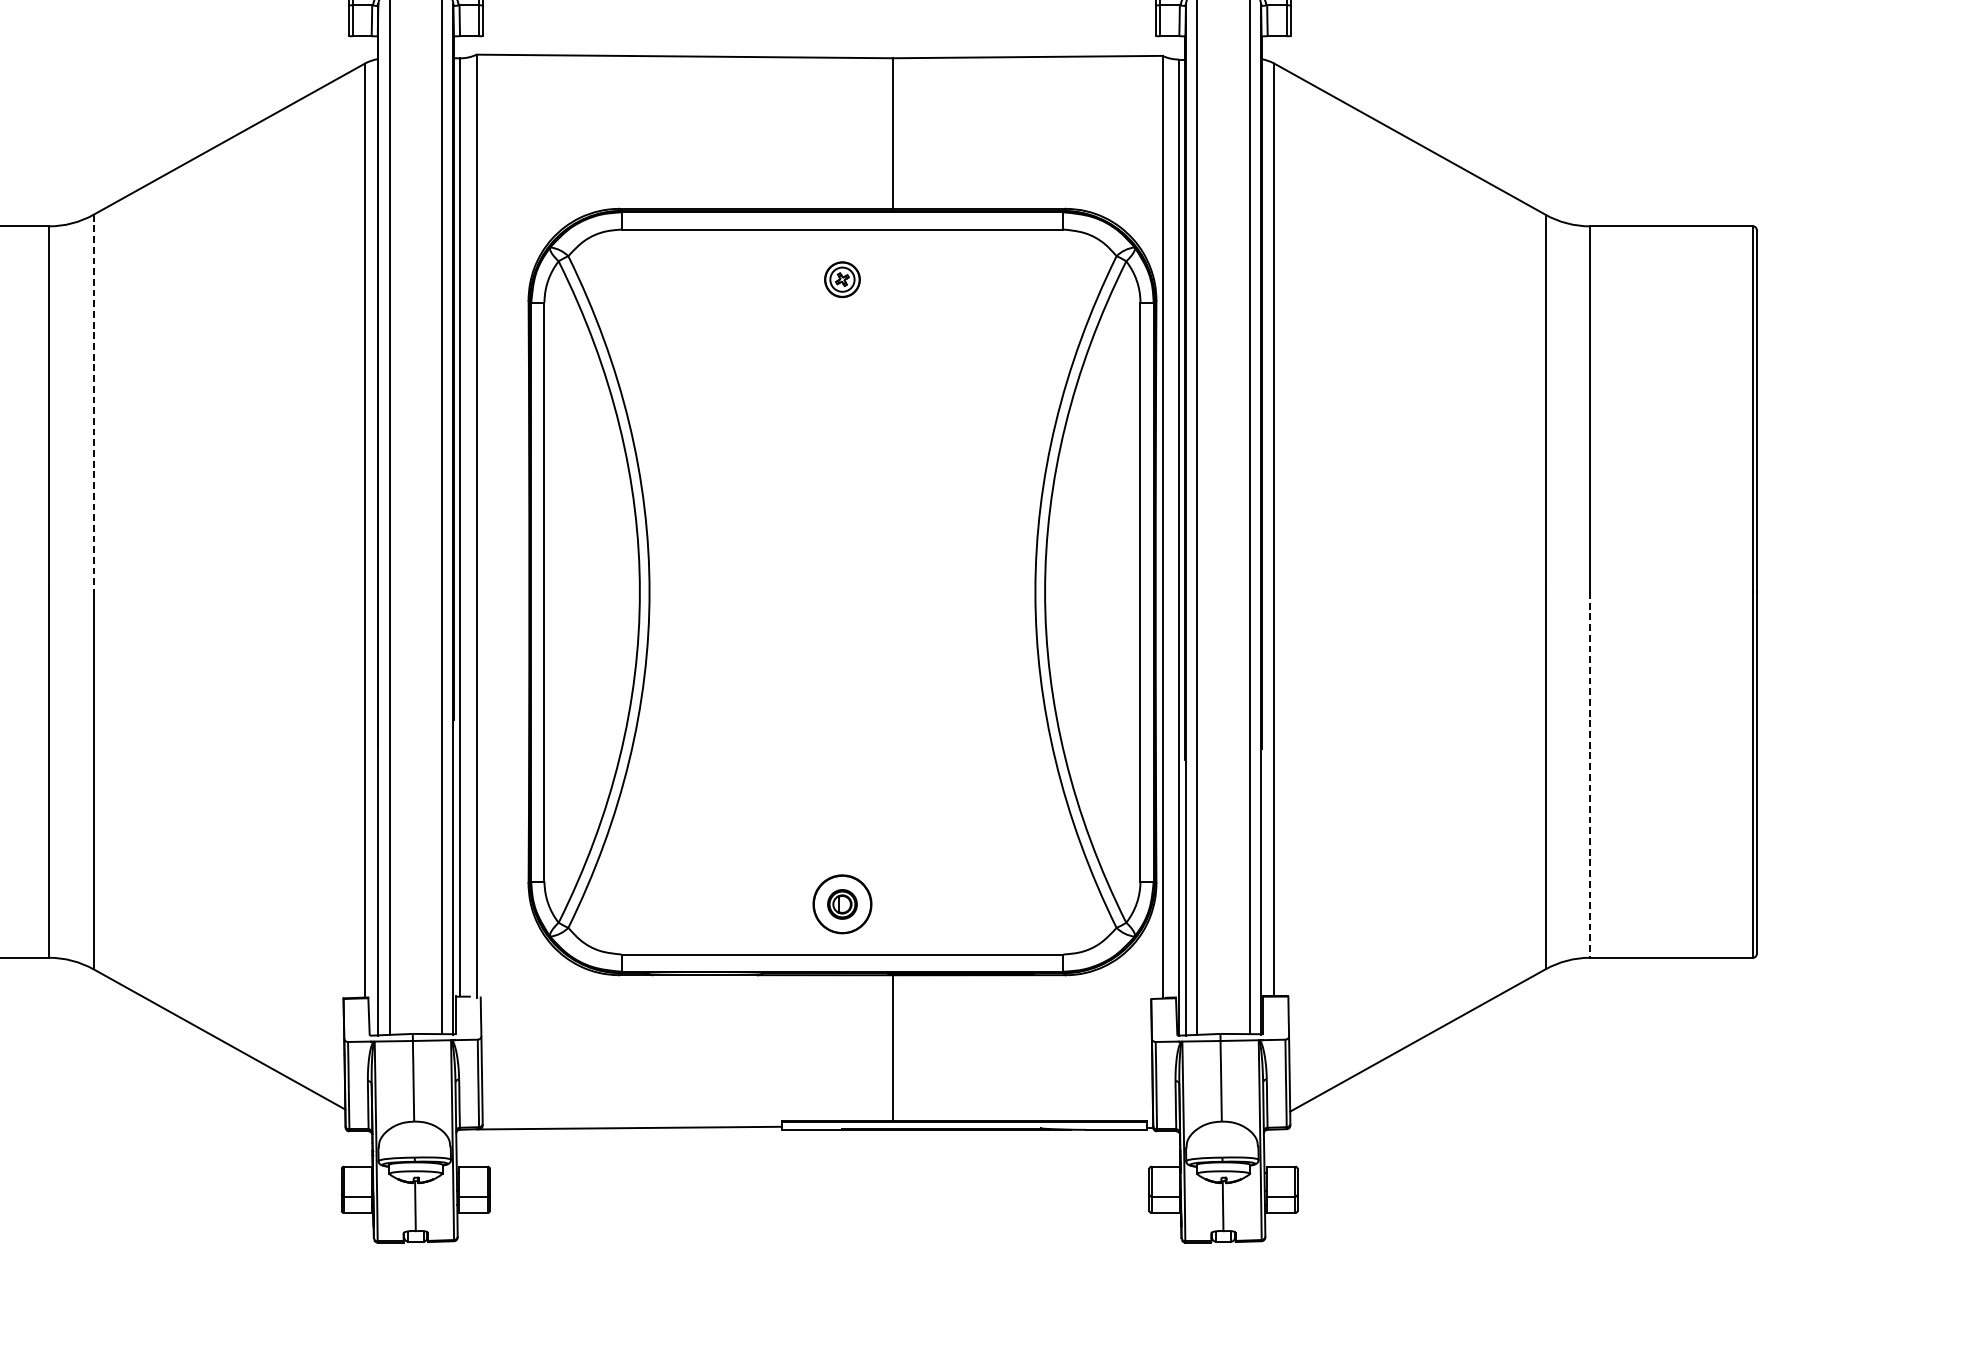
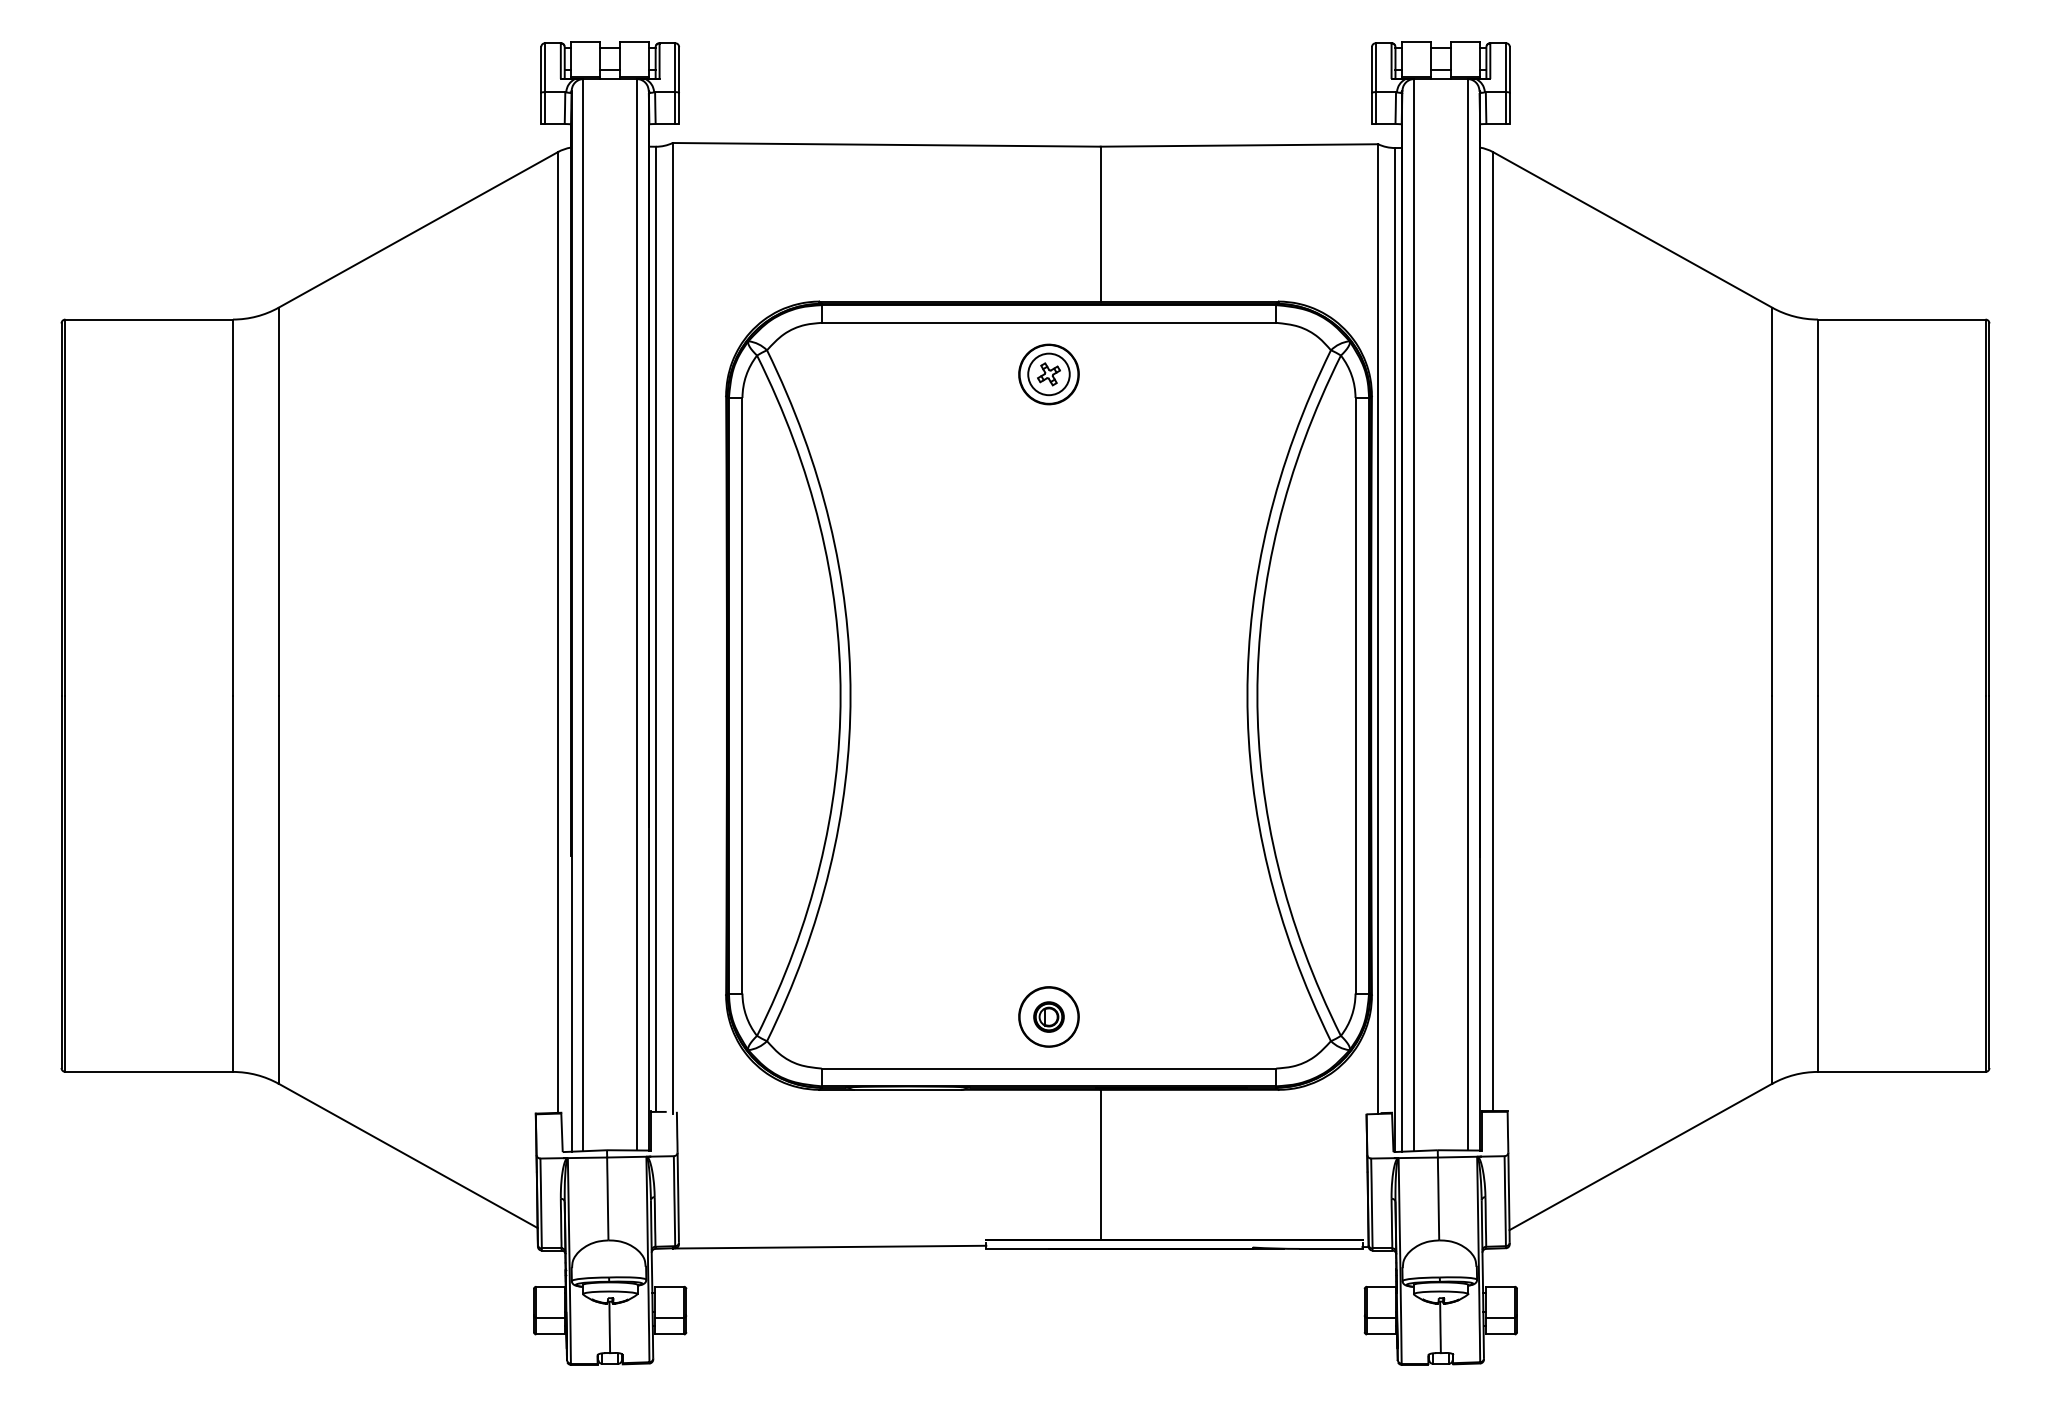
part: (841, 279) -> (1048, 374), size x1.67
line: (93, 404) -> (278, 502), dashed -> solid
line: (1589, 775) -> (1817, 884), dashed -> solid

